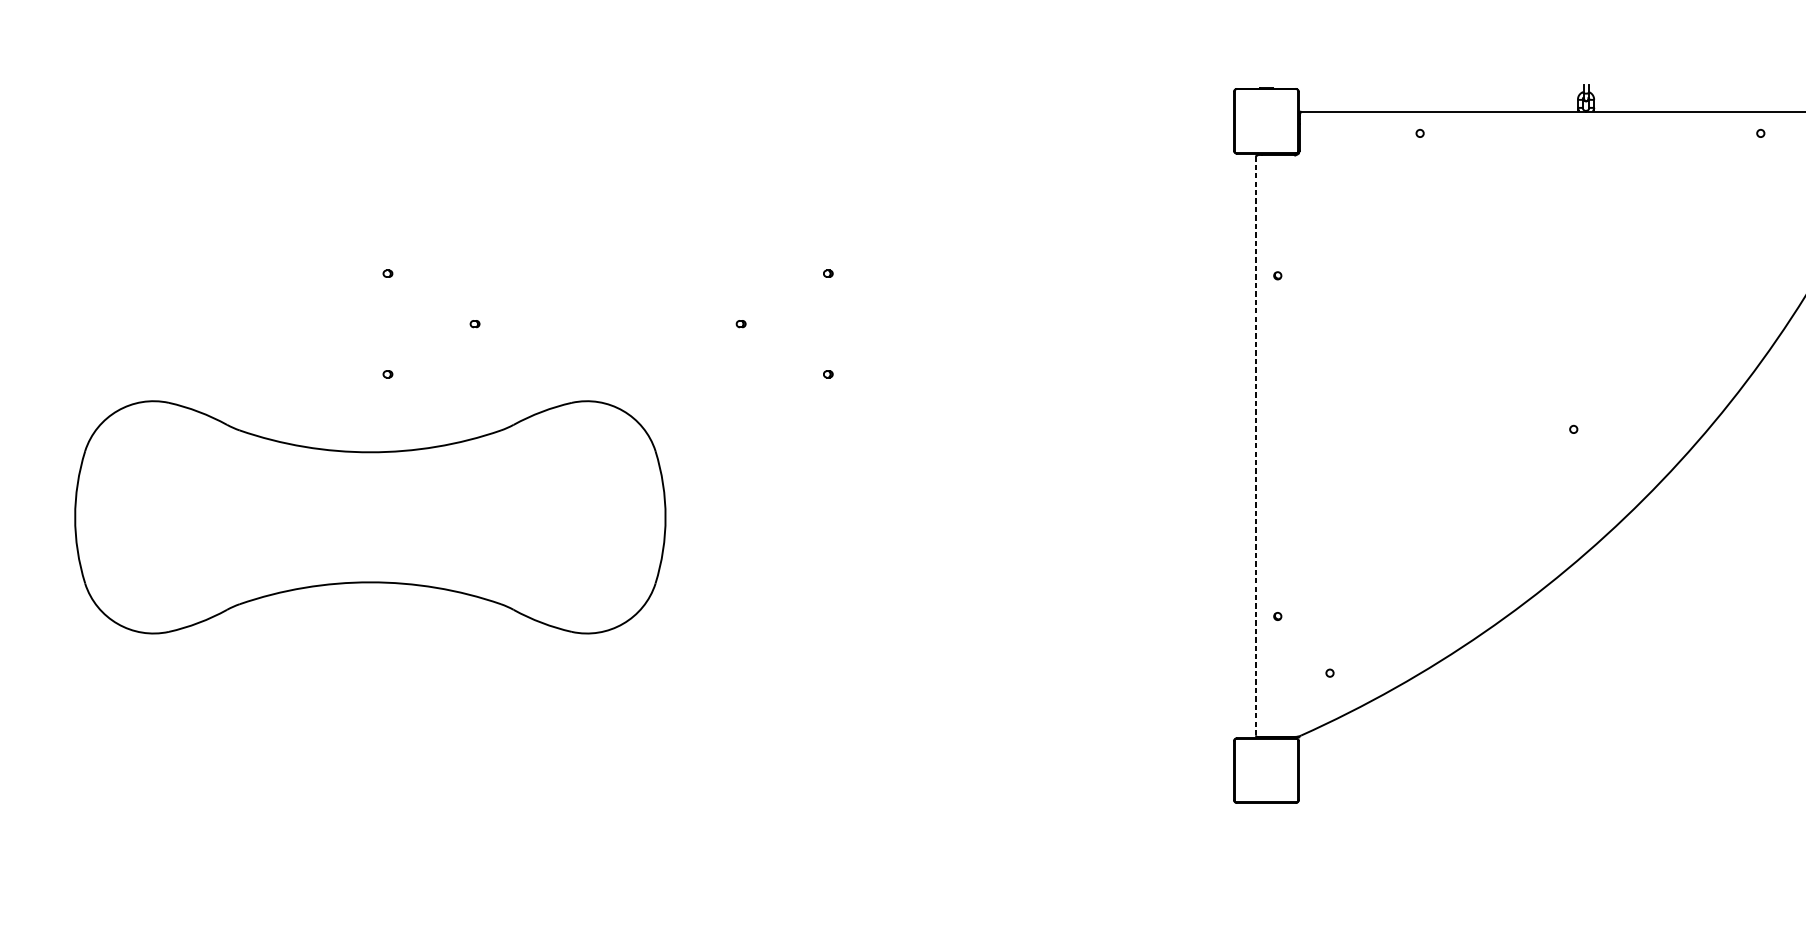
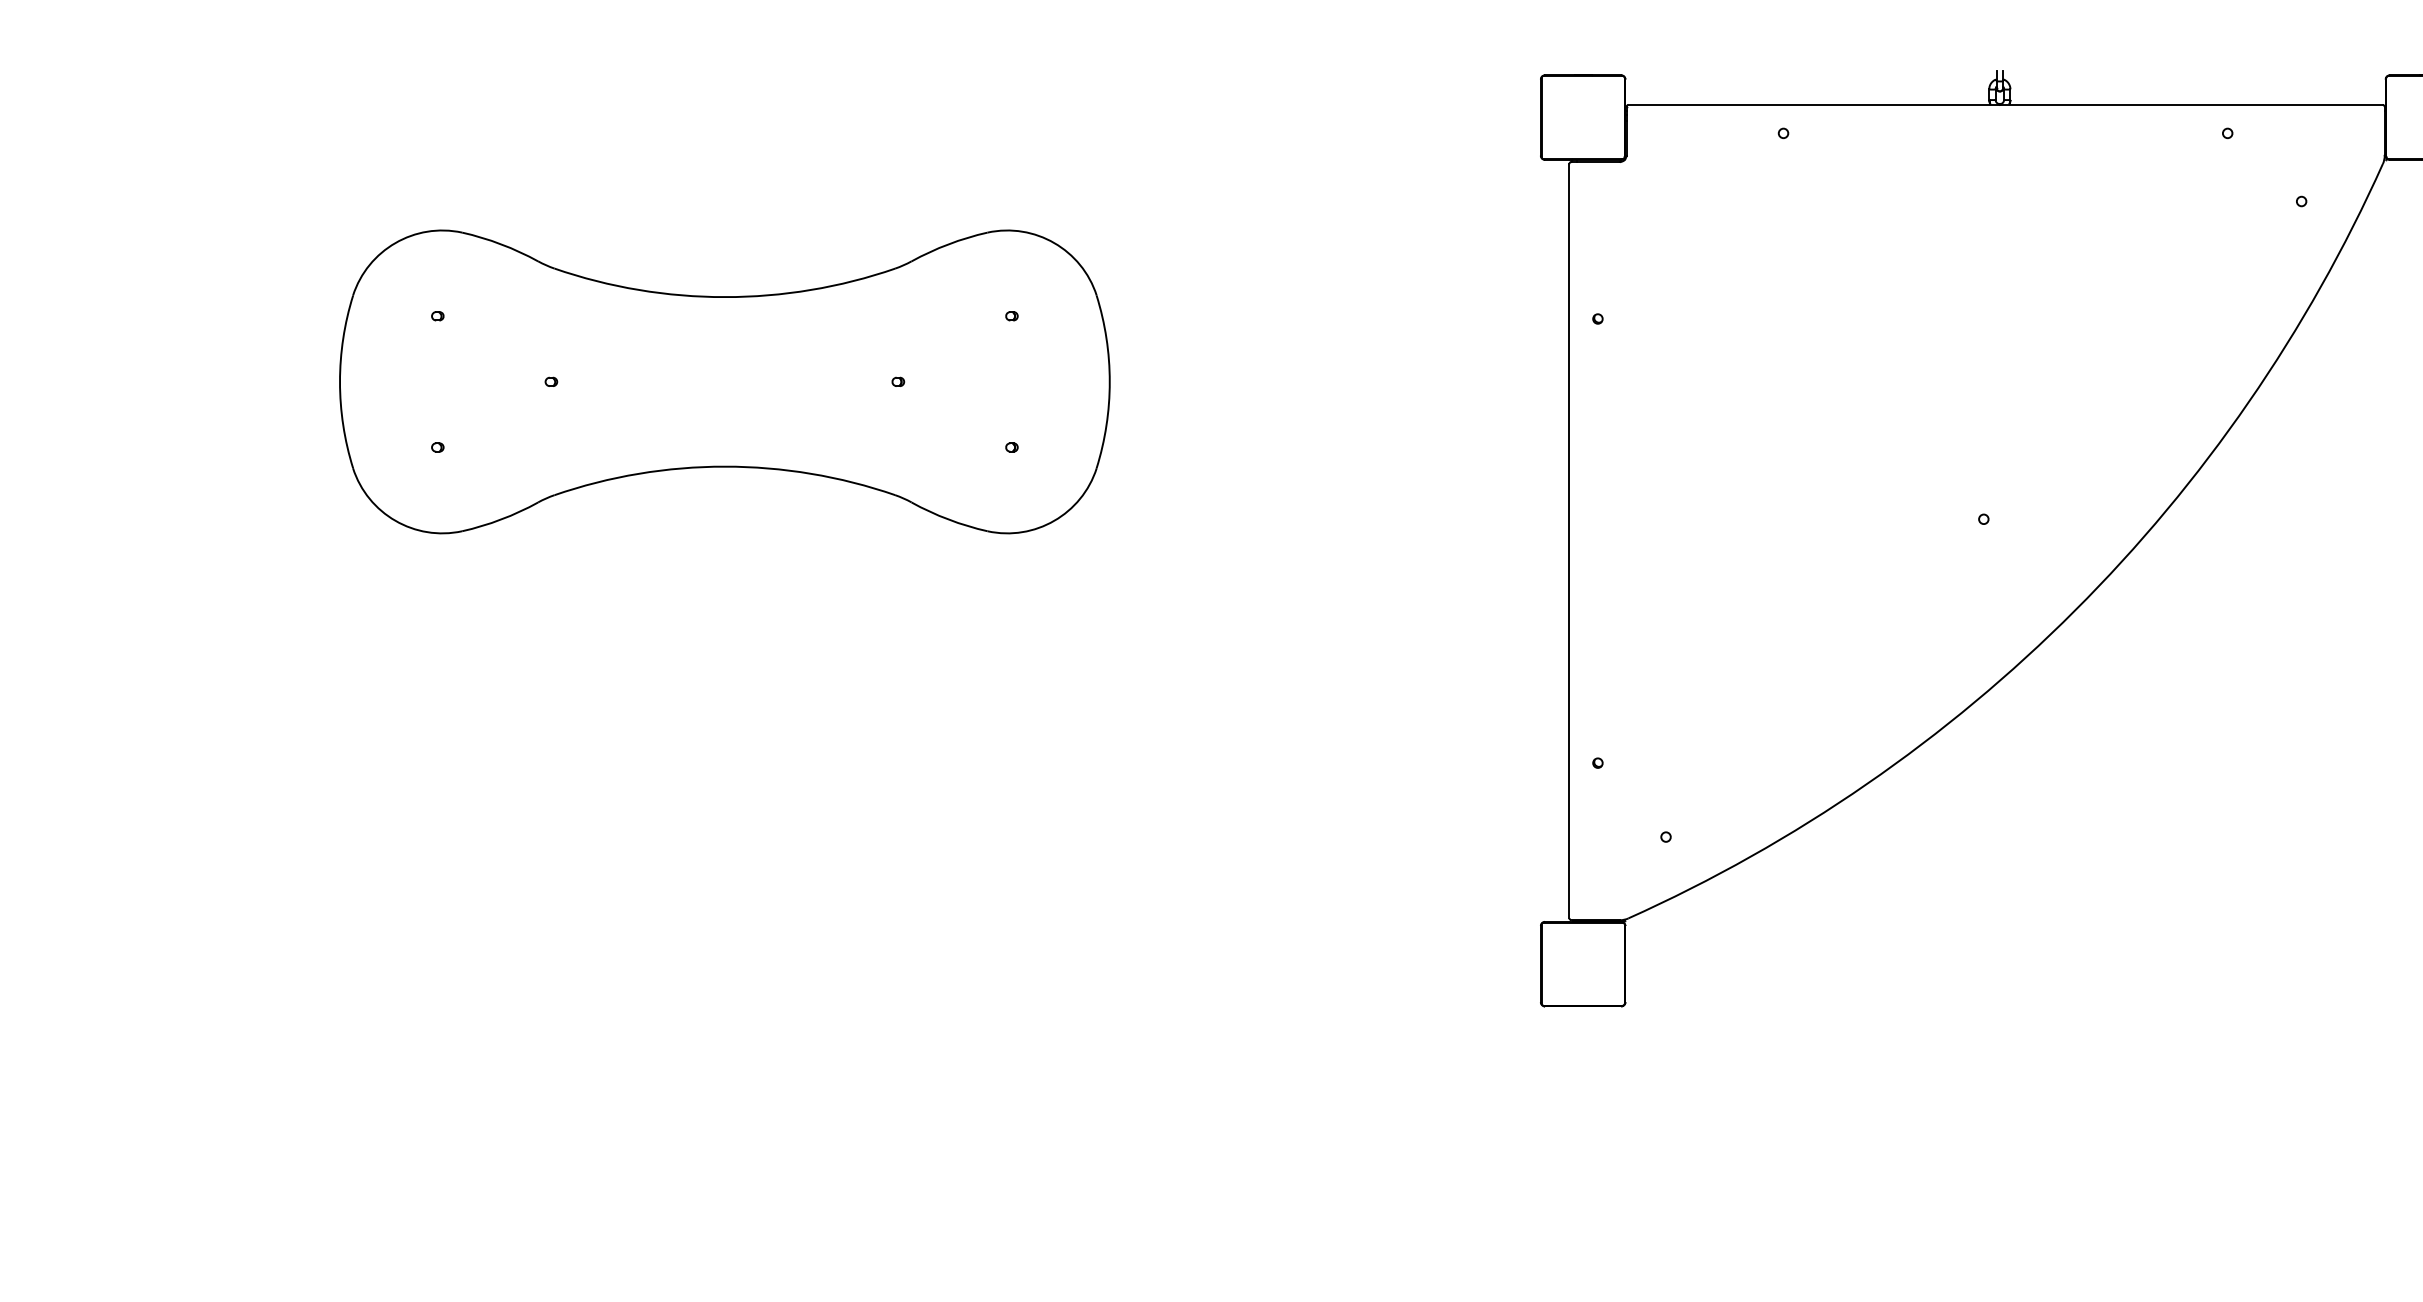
line: (1255, 445) -> (1569, 540), dashed -> solid
part: (370, 517) -> (724, 381), moved

